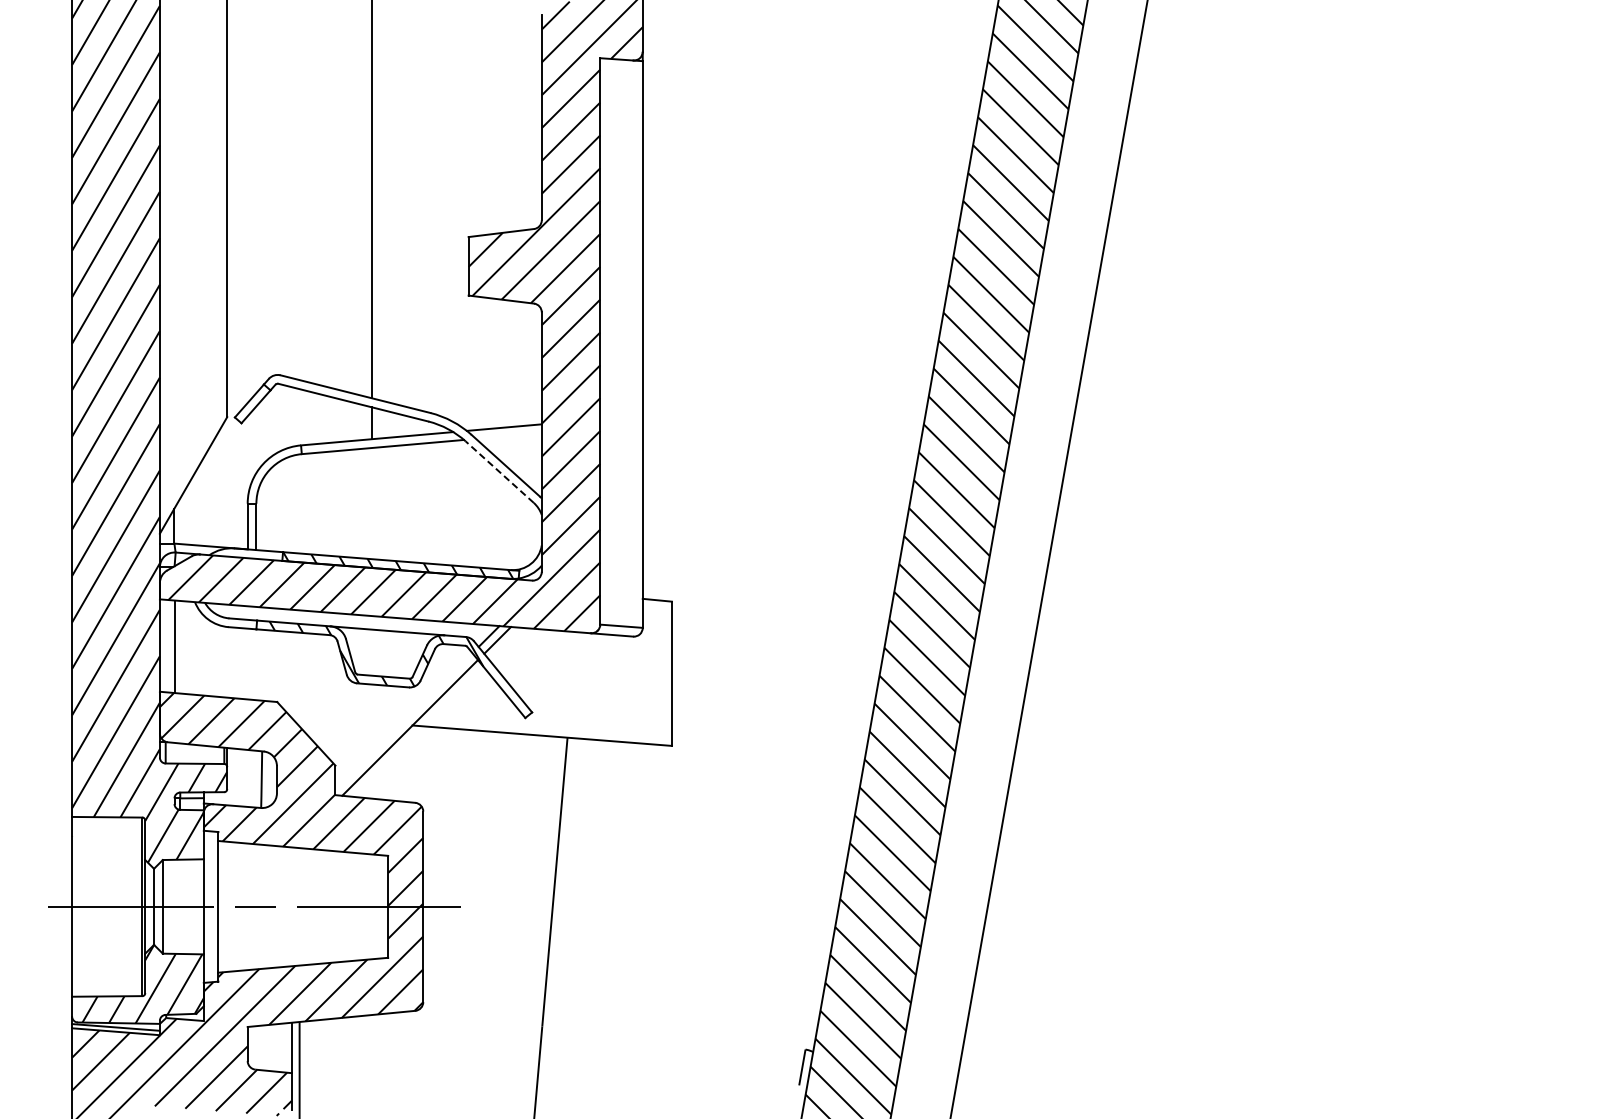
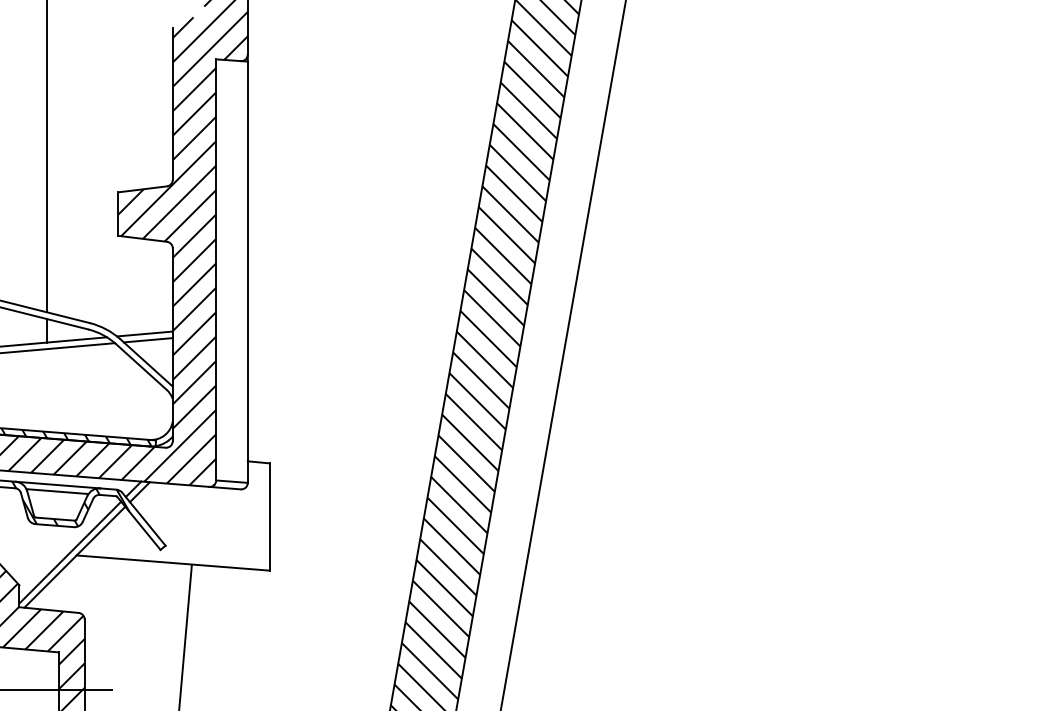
line: (508, 435) -> (148, 339), added
line: (499, 472) -> (141, 367), dashed -> solid
line: (386, 639) -> (57, 491), added
line: (403, 721) -> (69, 552), added

